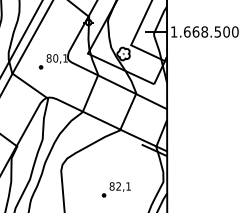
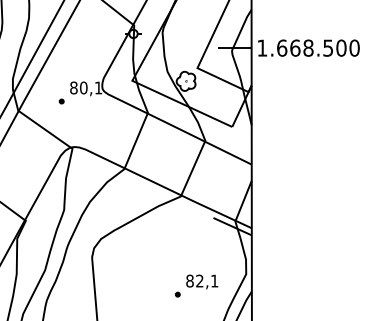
part: (115, 189) -> (195, 285), moved

